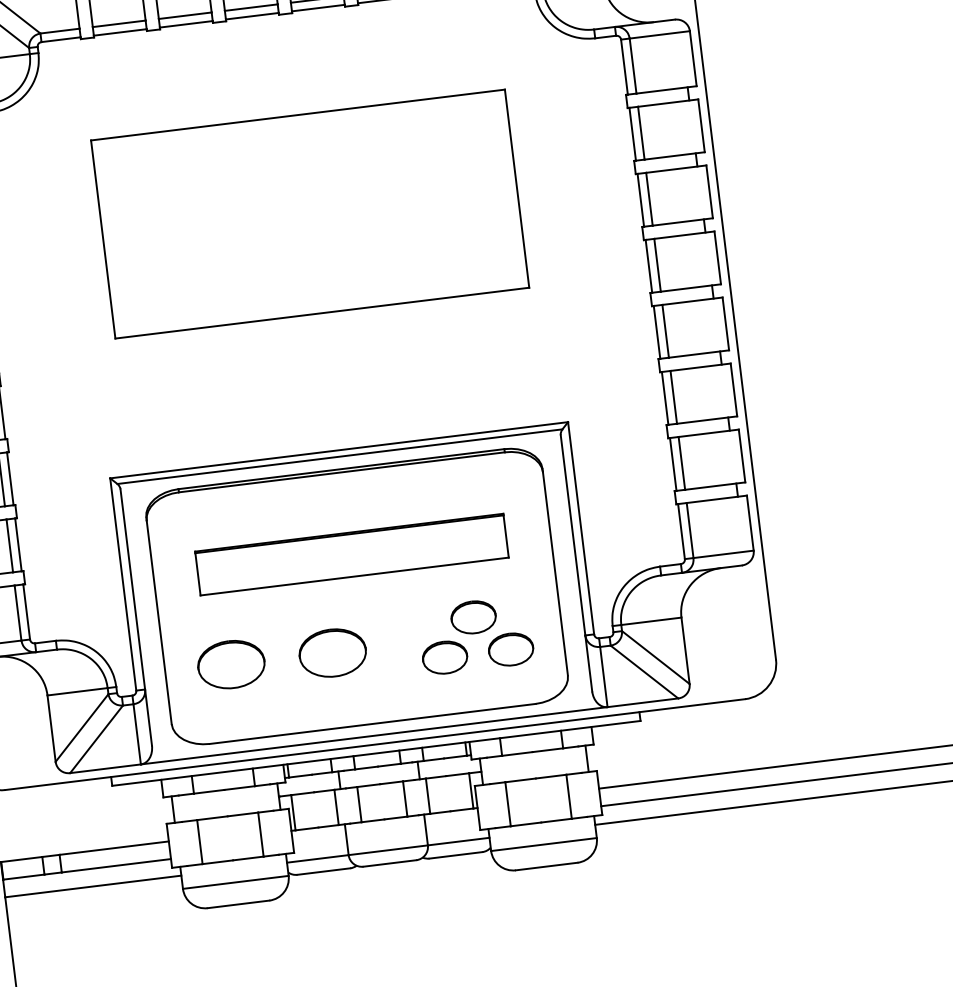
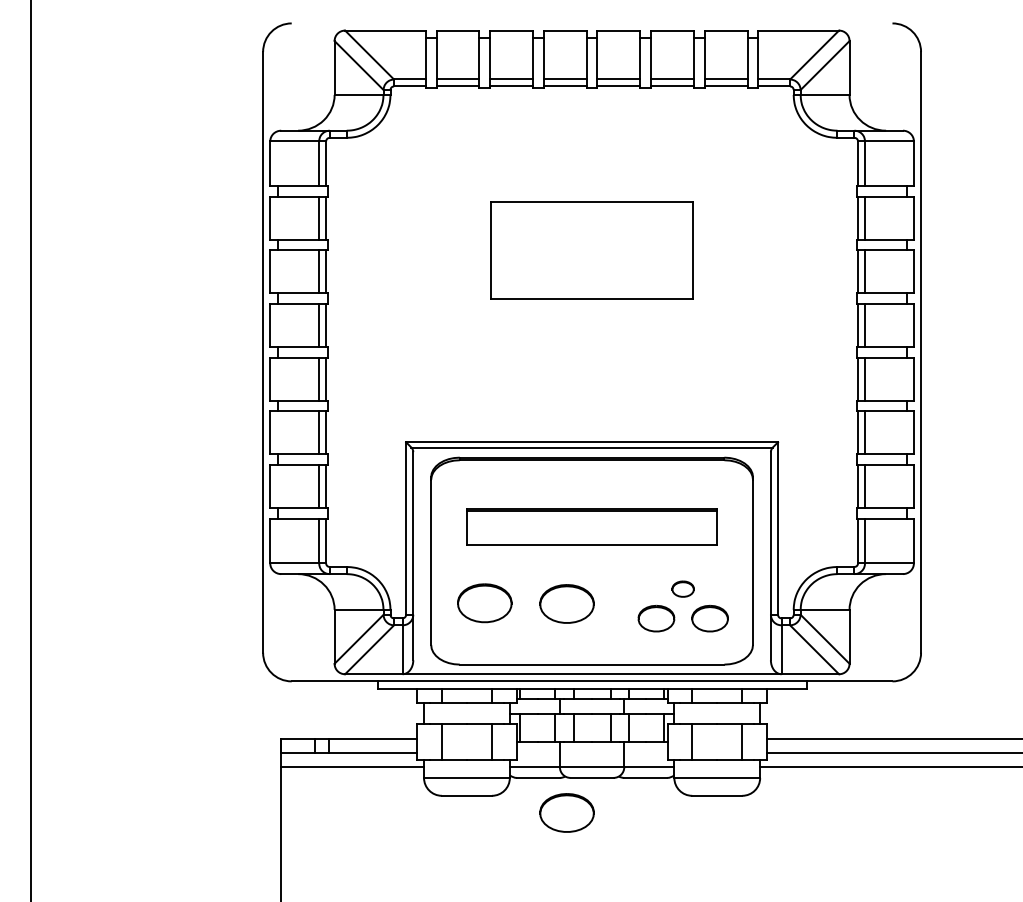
part: (309, 214) -> (591, 250), size x0.6
part: (472, 616) -> (682, 588), size x0.6
part: (363, 909) -> (566, 812), added

